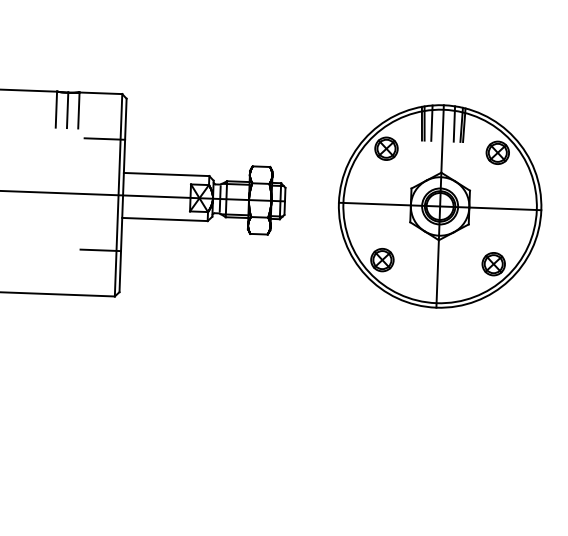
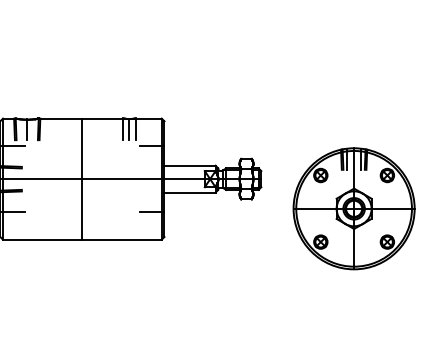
part: (439, 205) -> (353, 208), moved

